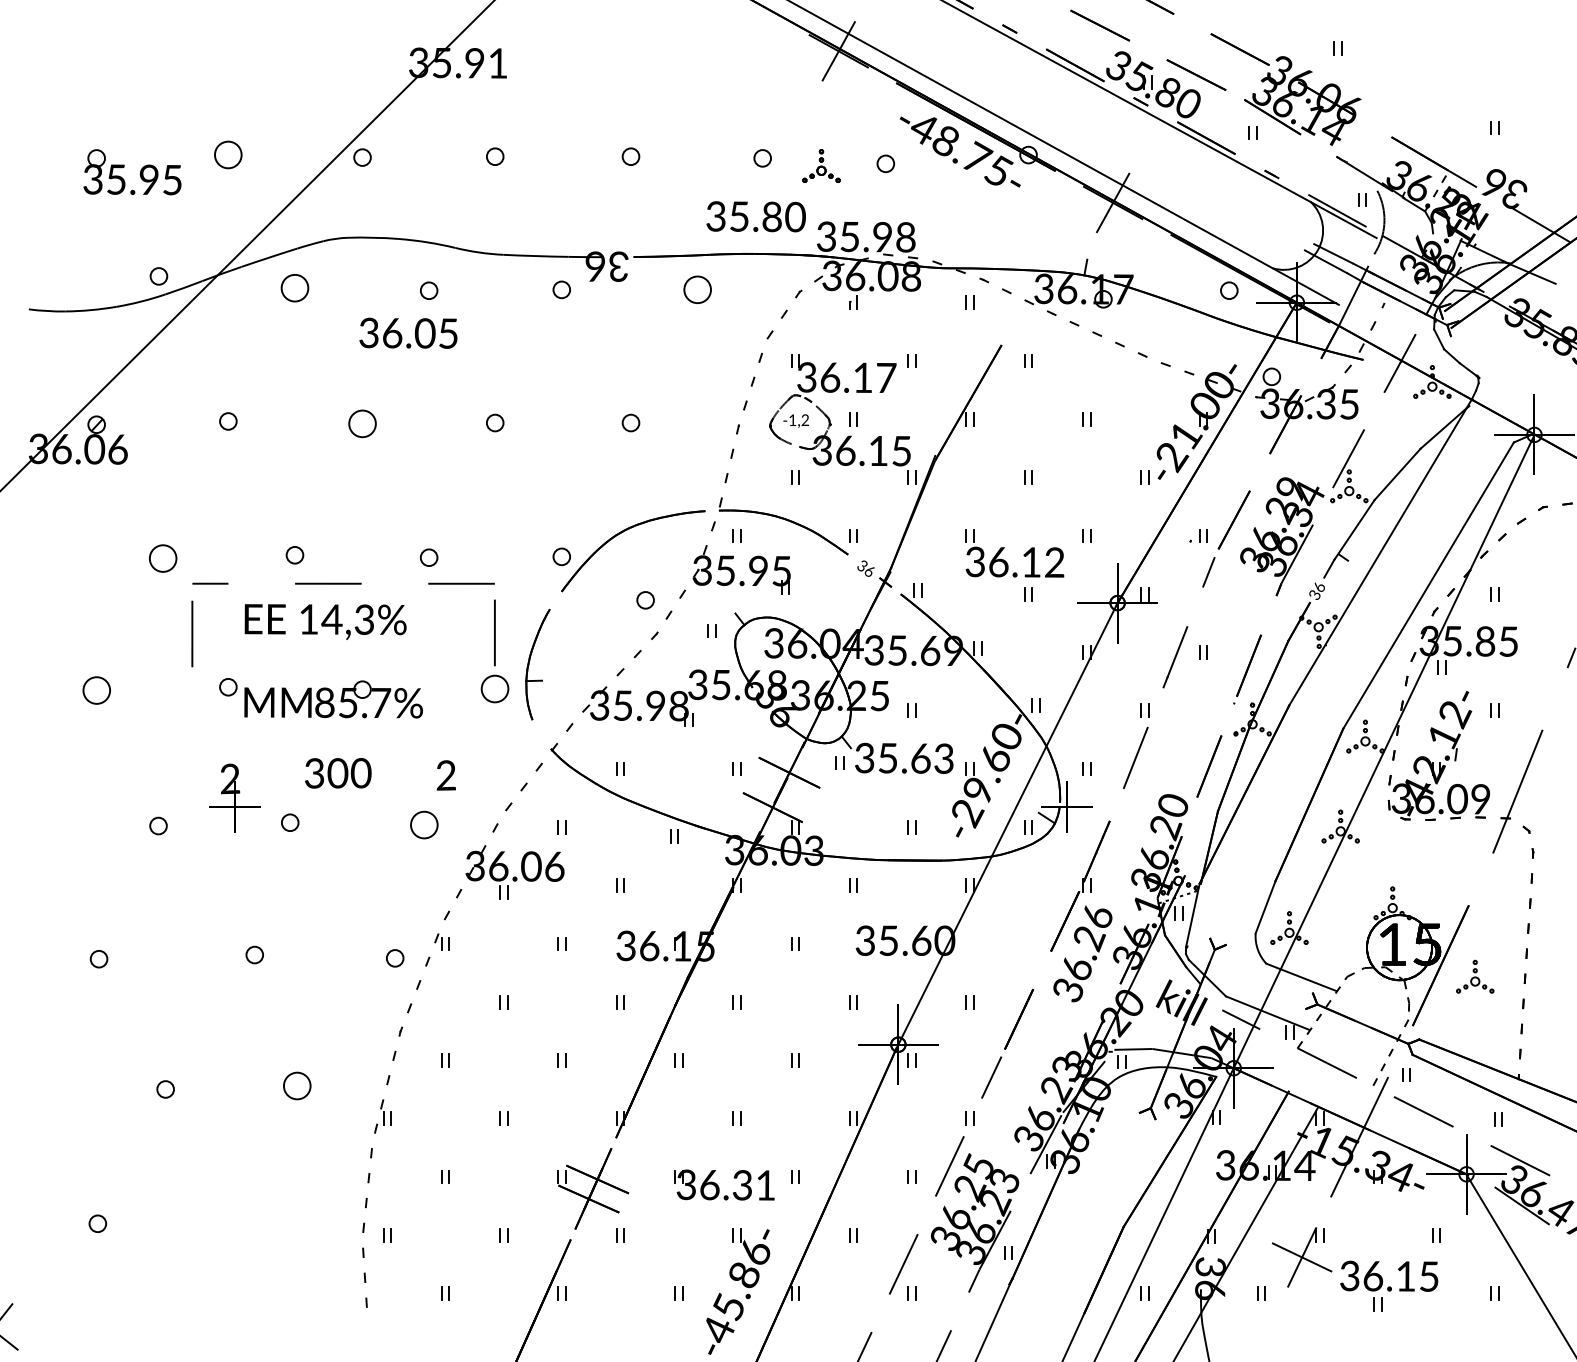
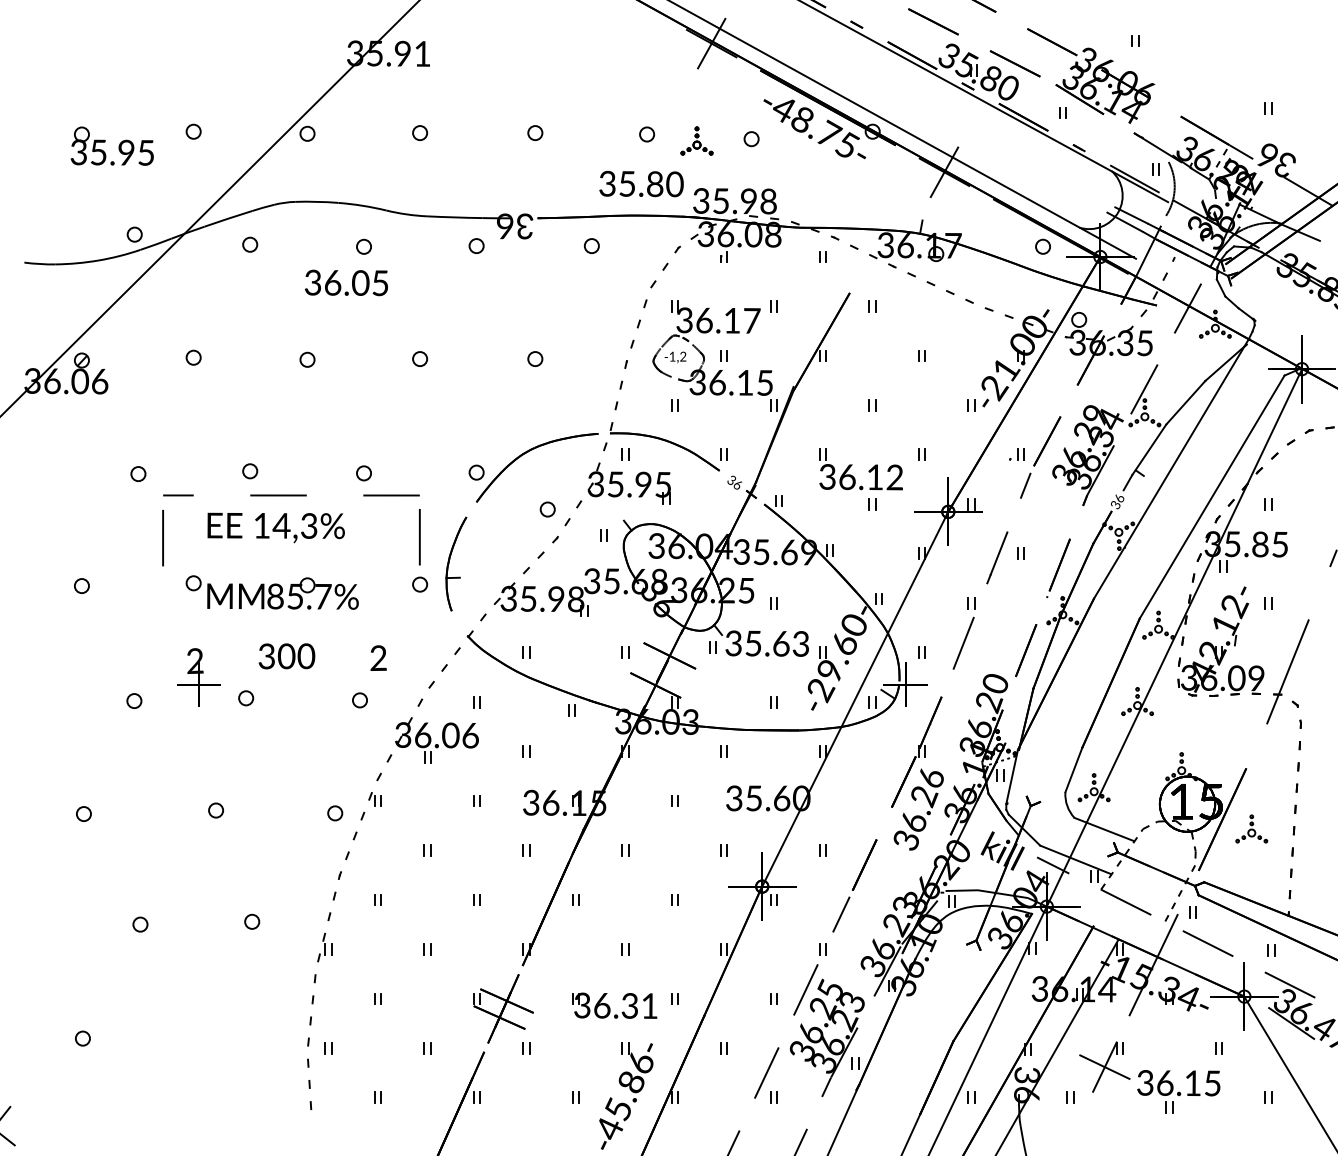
part: (228, 155) -> (193, 132), size x0.62
part: (294, 288) -> (249, 244), size x0.62
part: (697, 289) -> (591, 245), size x0.62
part: (362, 423) -> (307, 359), size x0.62
part: (163, 558) -> (138, 474), size x0.62
part: (495, 688) -> (420, 584), size x0.62
part: (96, 690) -> (81, 586), size x0.62
part: (424, 825) -> (360, 700), size x0.62
part: (297, 1086) -> (252, 922), size x0.62

